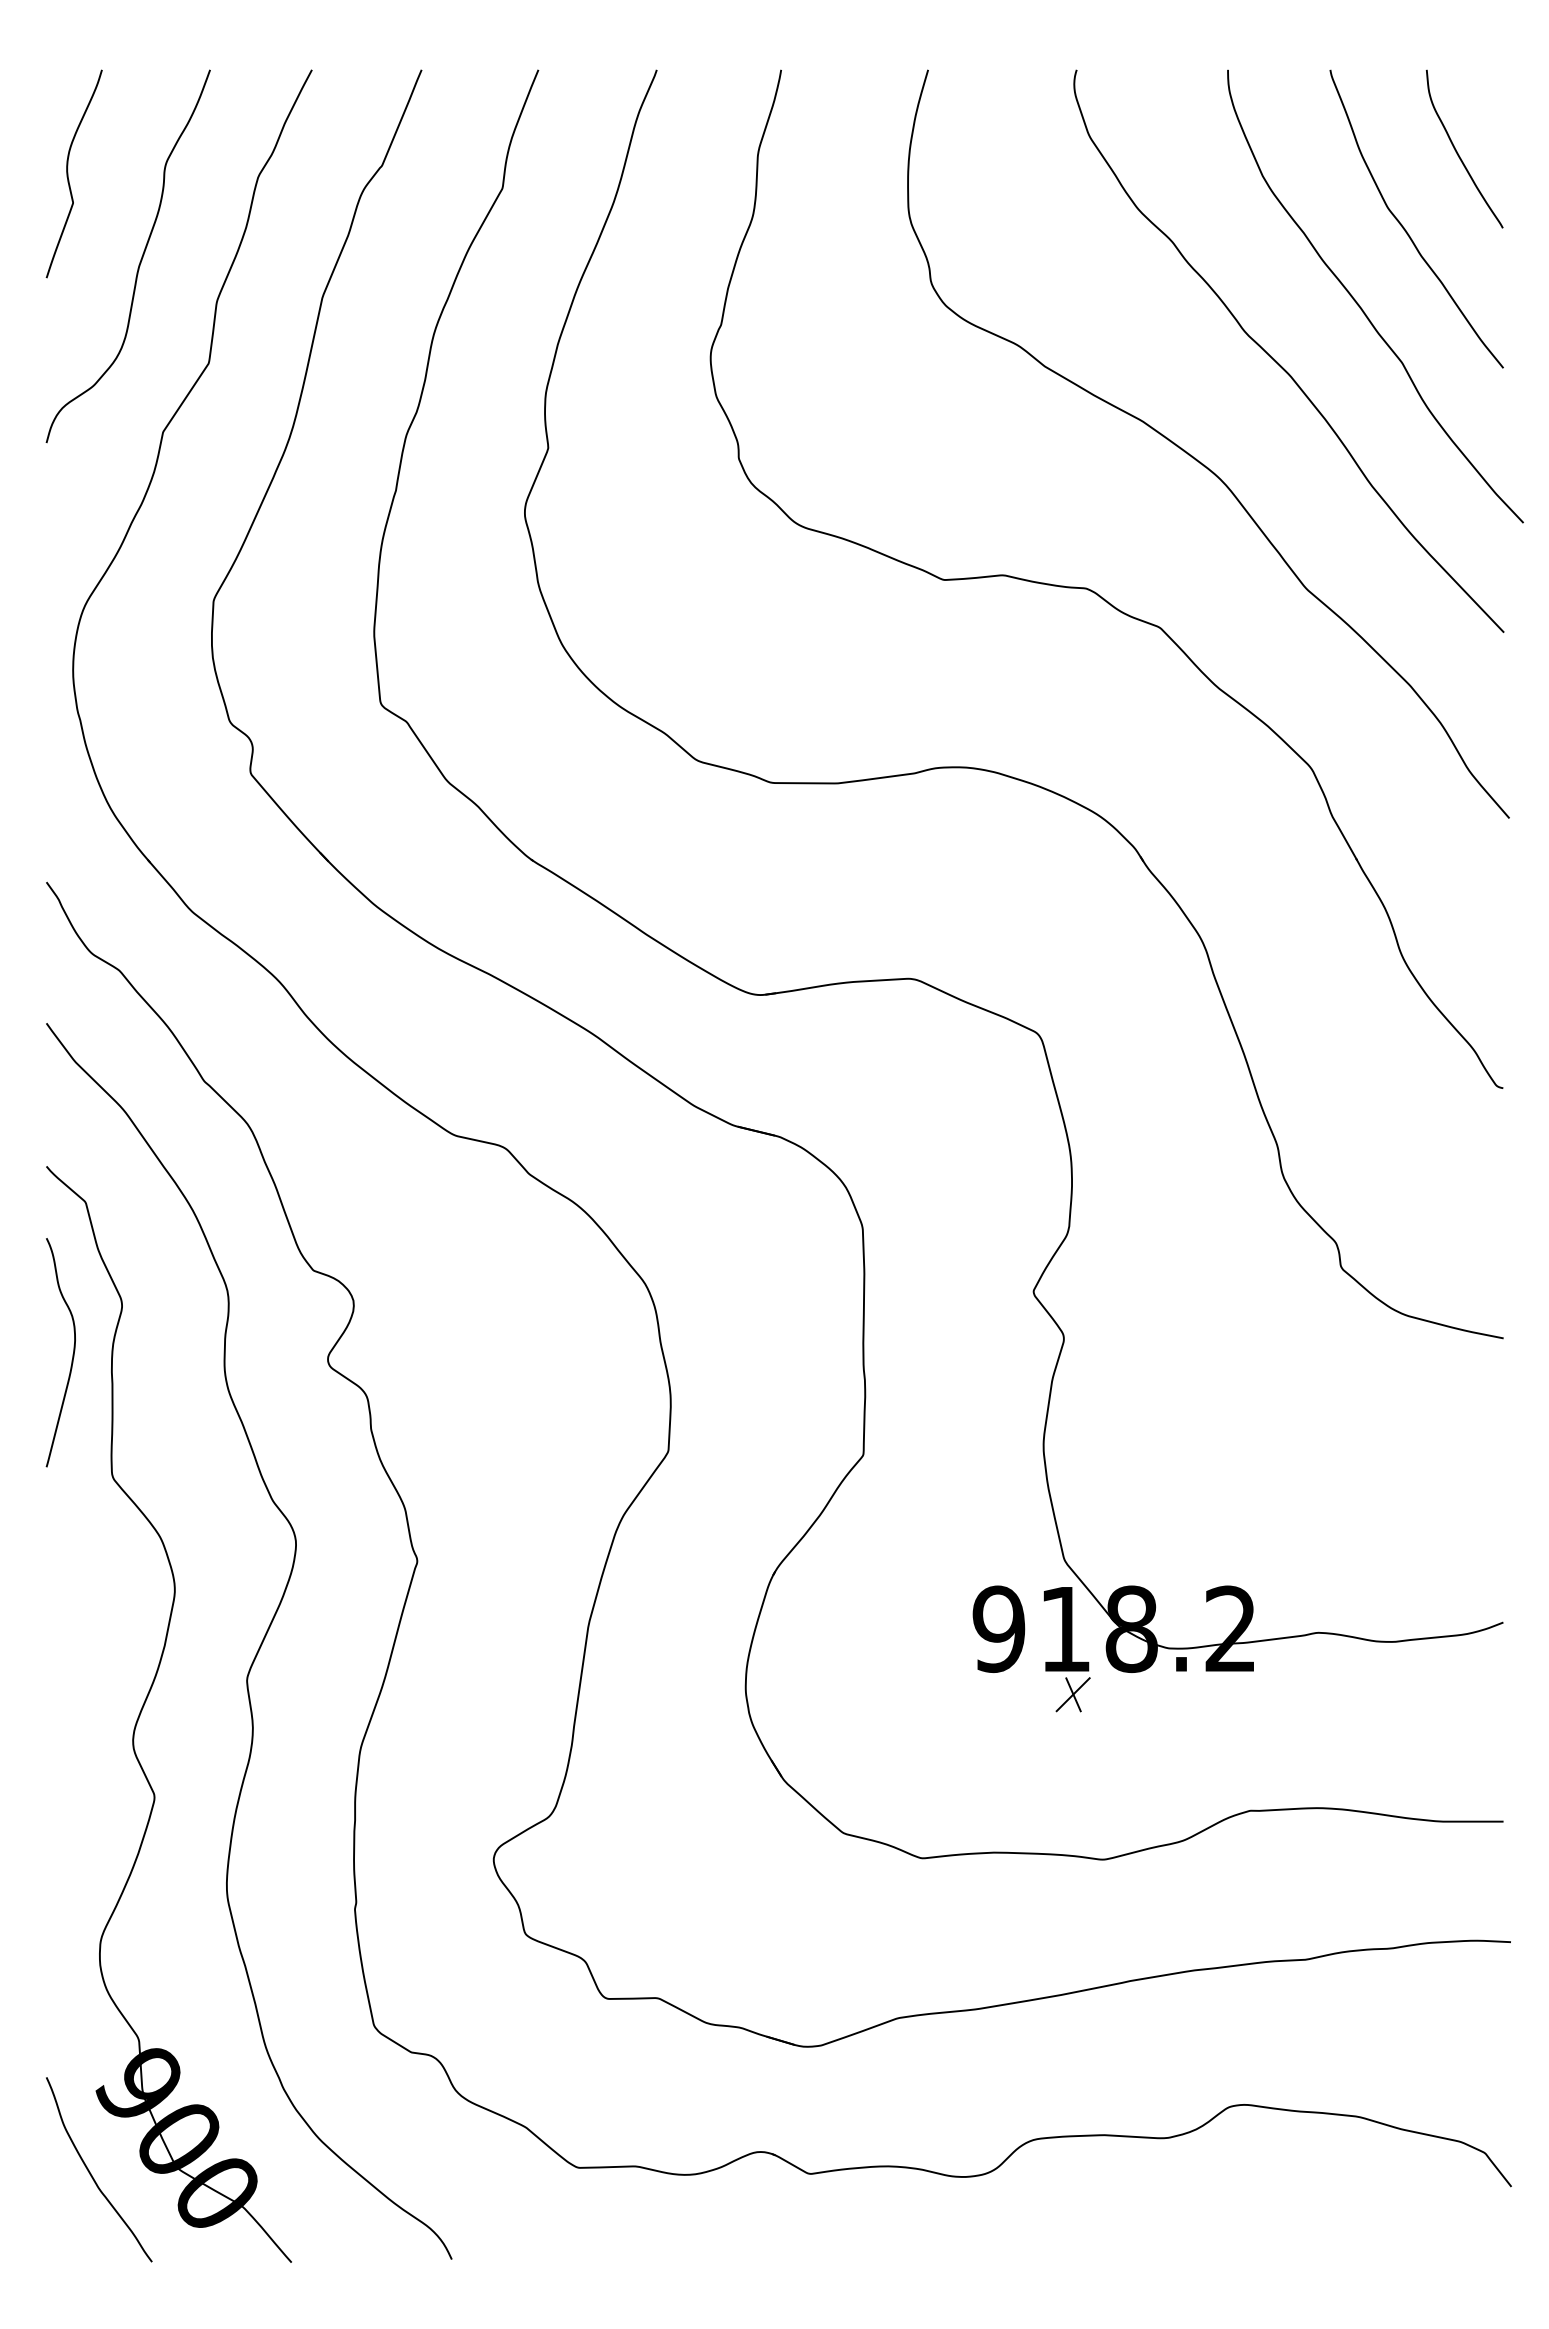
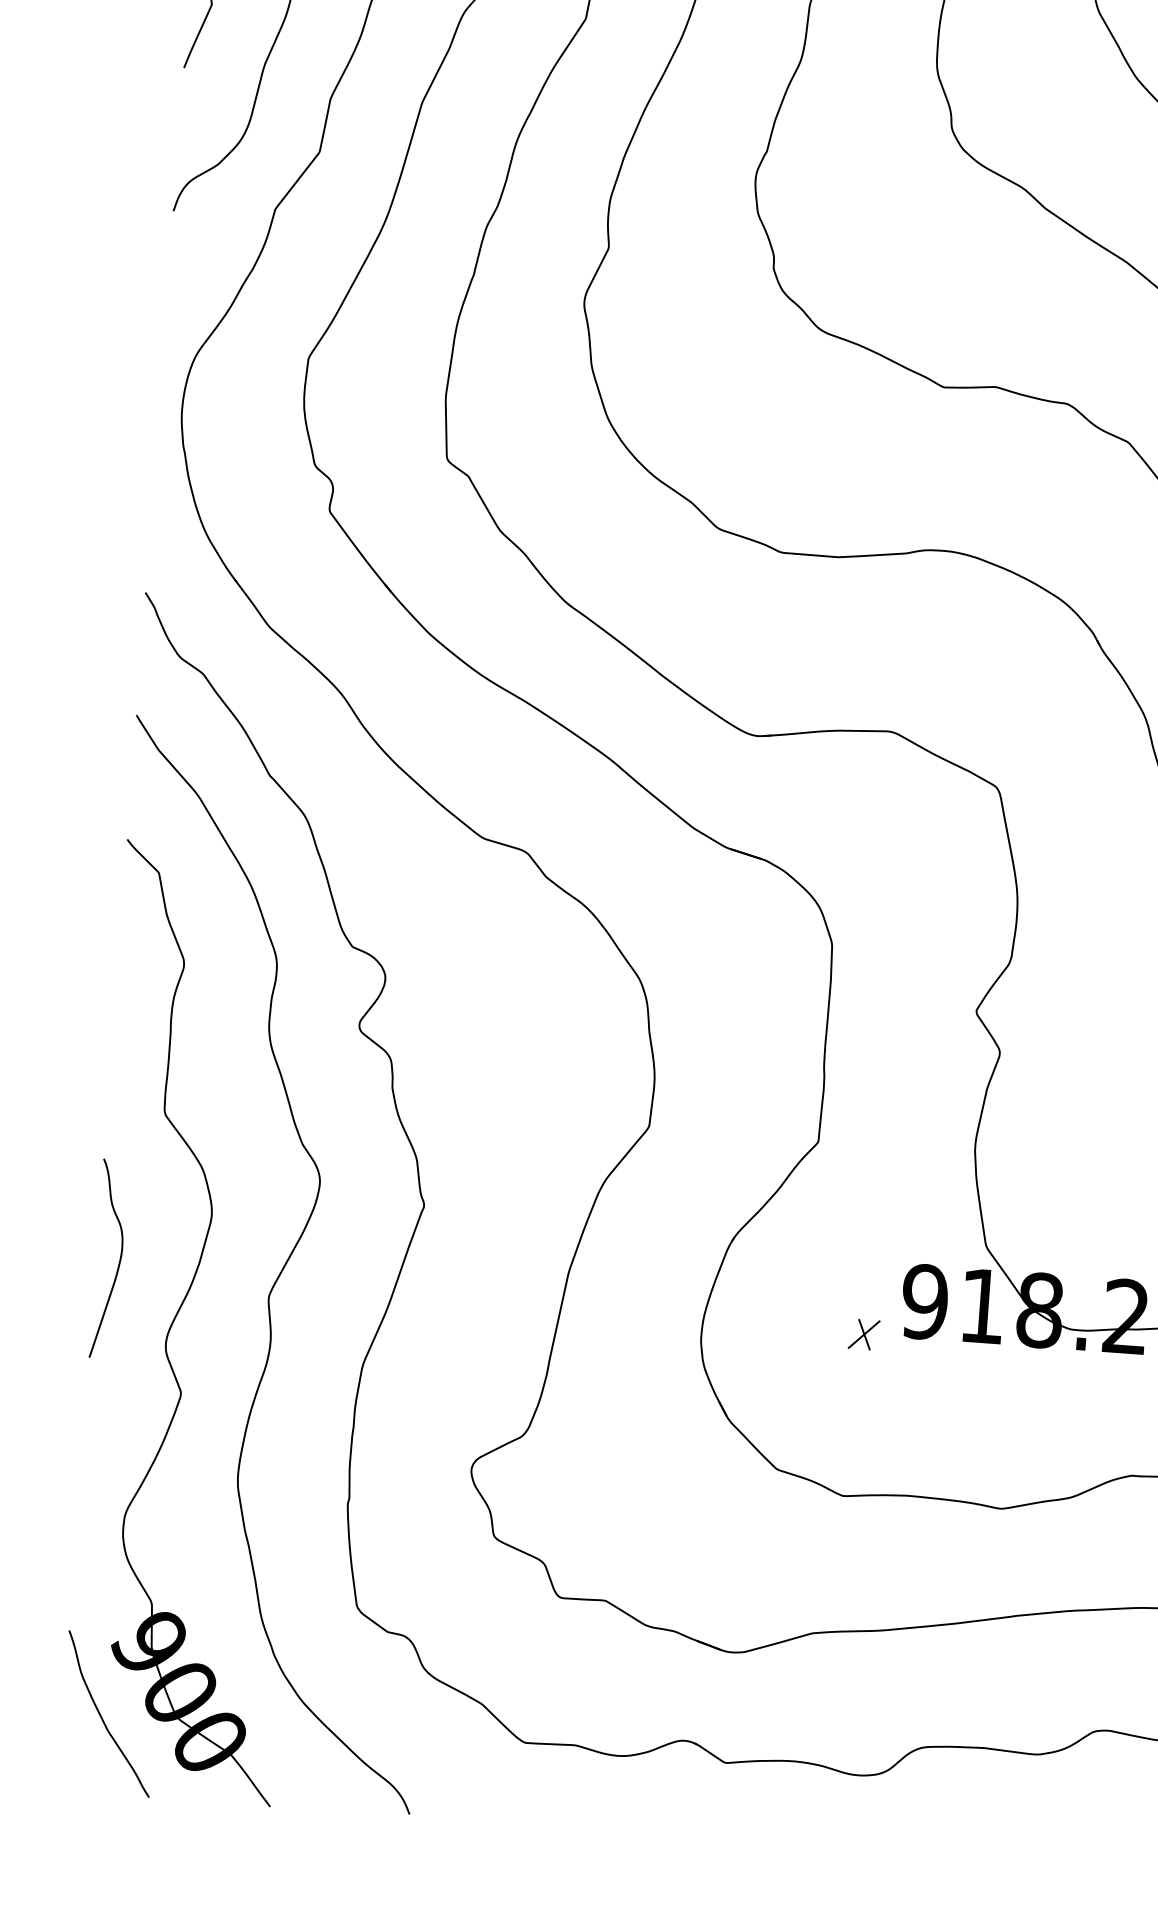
curve: (72, 1354) -> (119, 1261), moved
part: (1072, 1694) -> (863, 1334), moved

